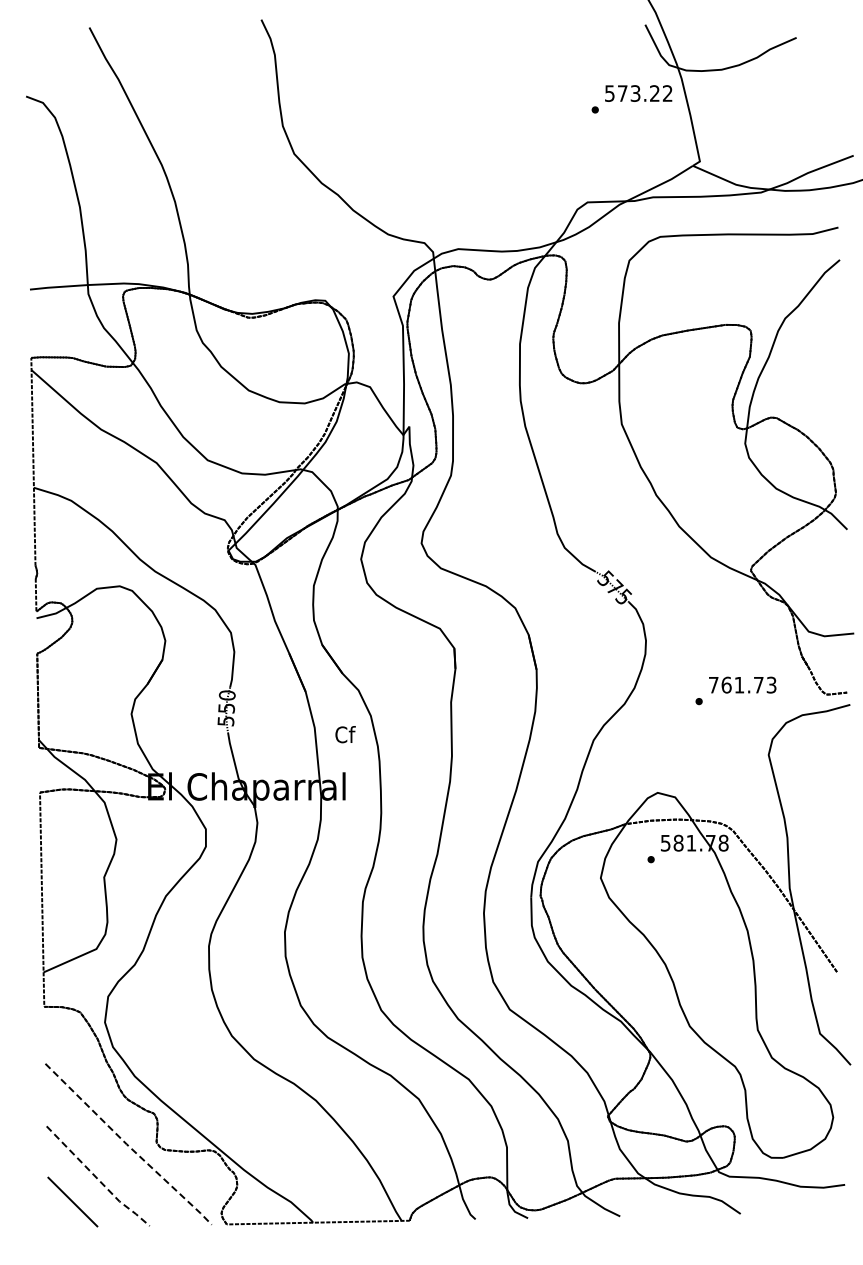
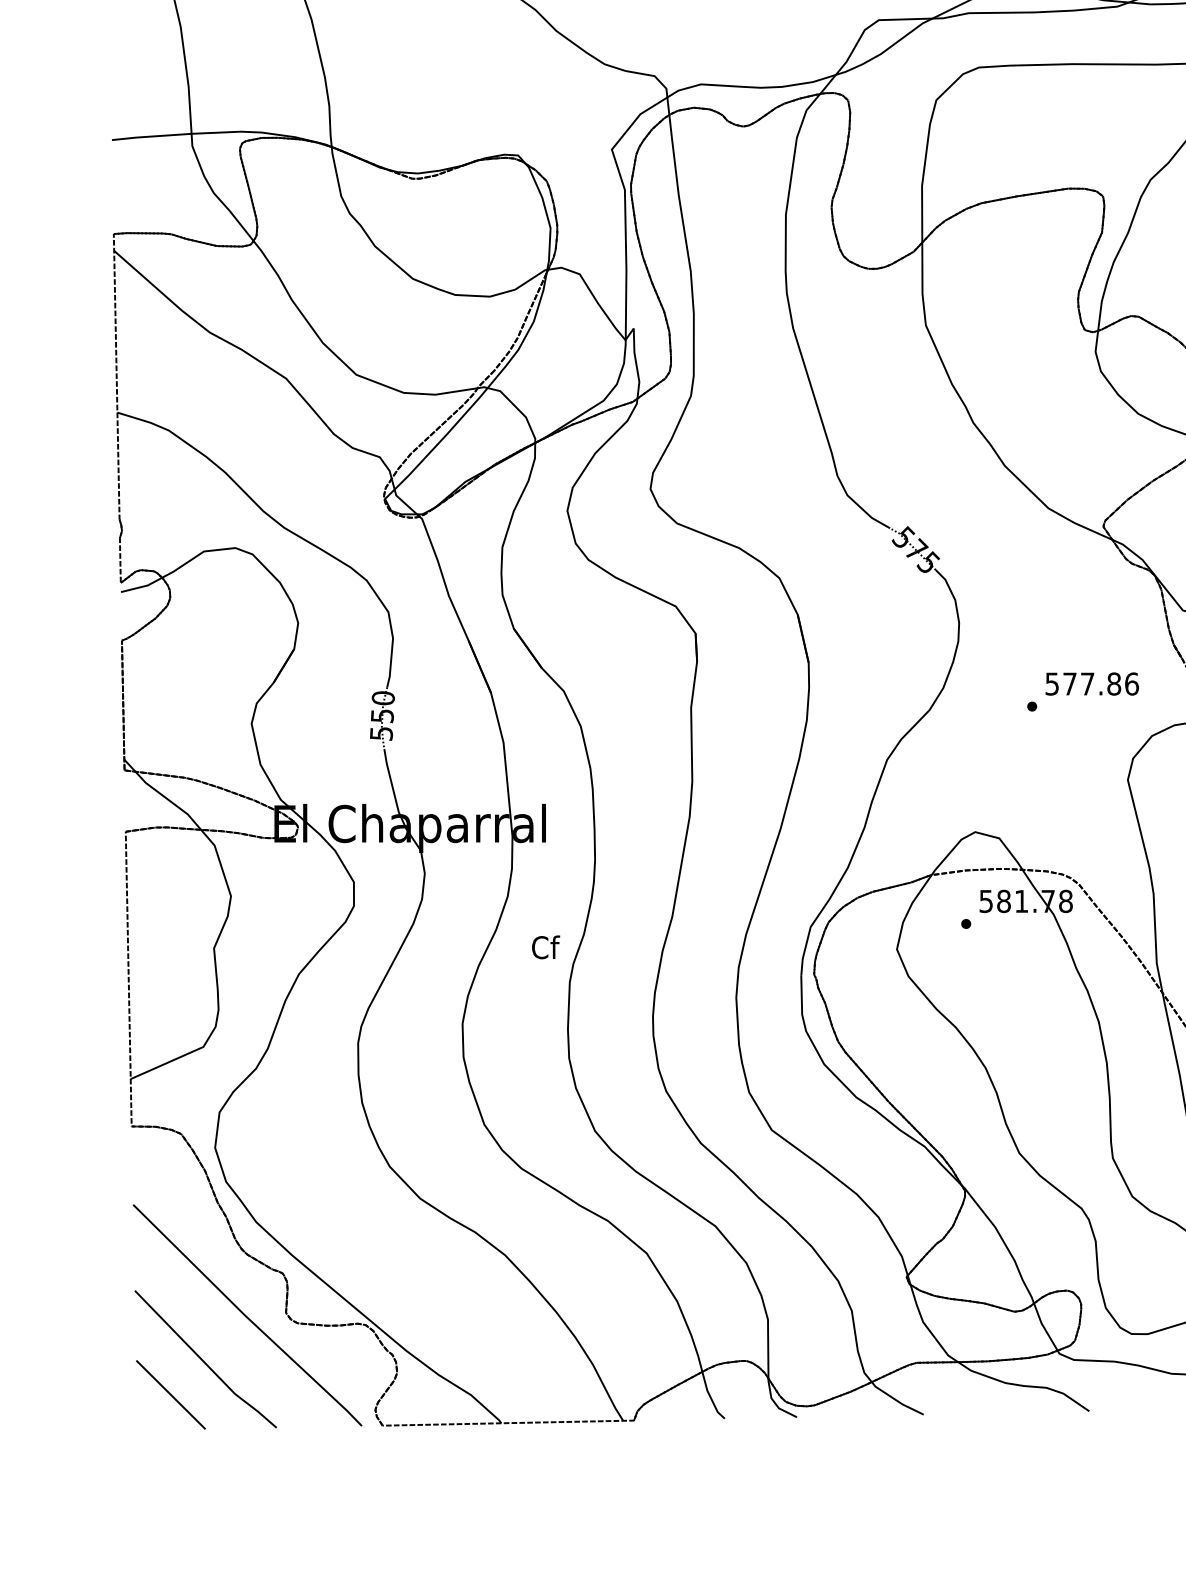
text: (742, 684) -> (1091, 683), 761.73 -> 577.86
text: (345, 734) -> (545, 947), moved
line: (128, 1145) -> (247, 1317), dashed -> solid
line: (98, 1179) -> (206, 1363), dashed -> solid

